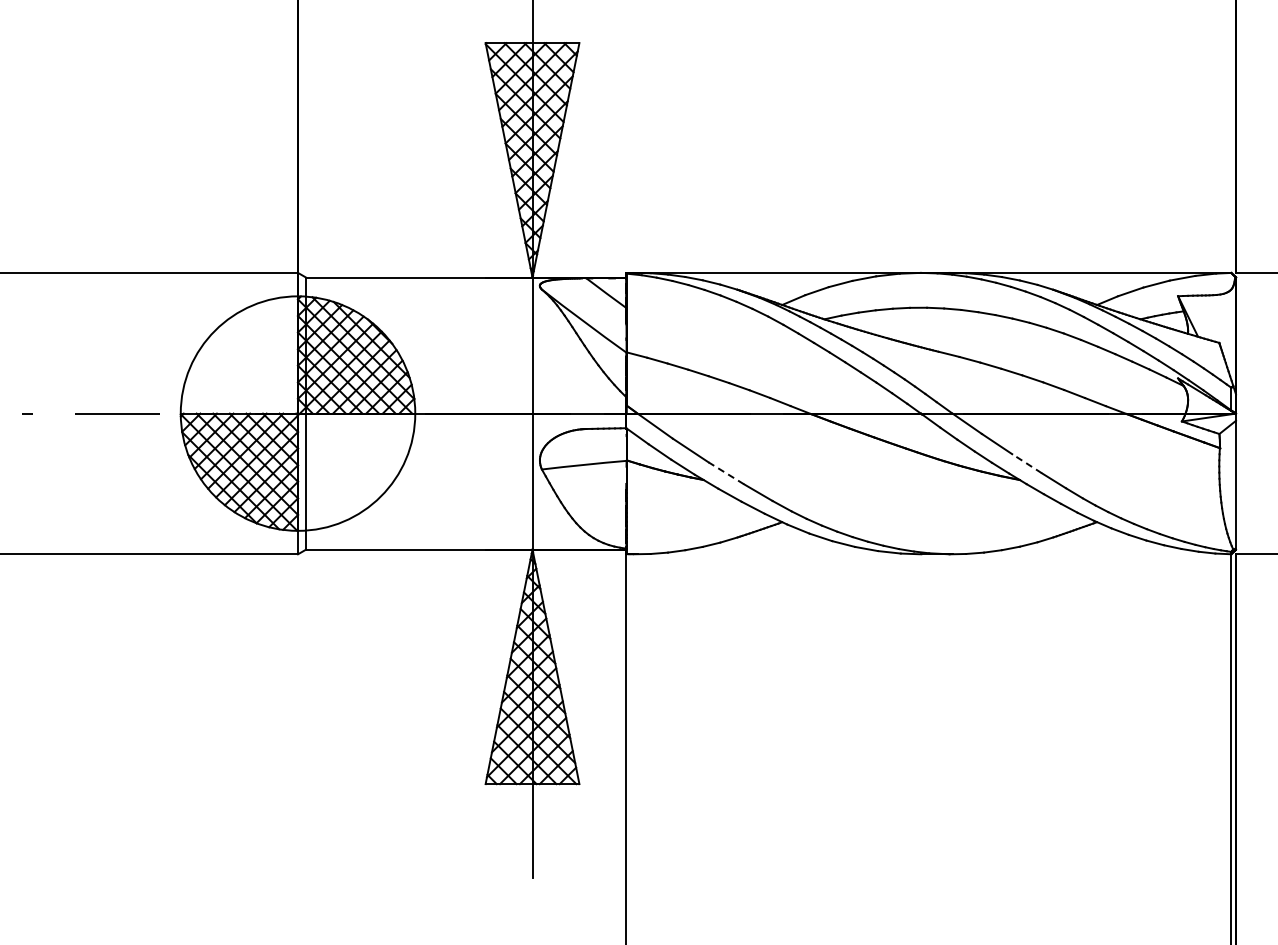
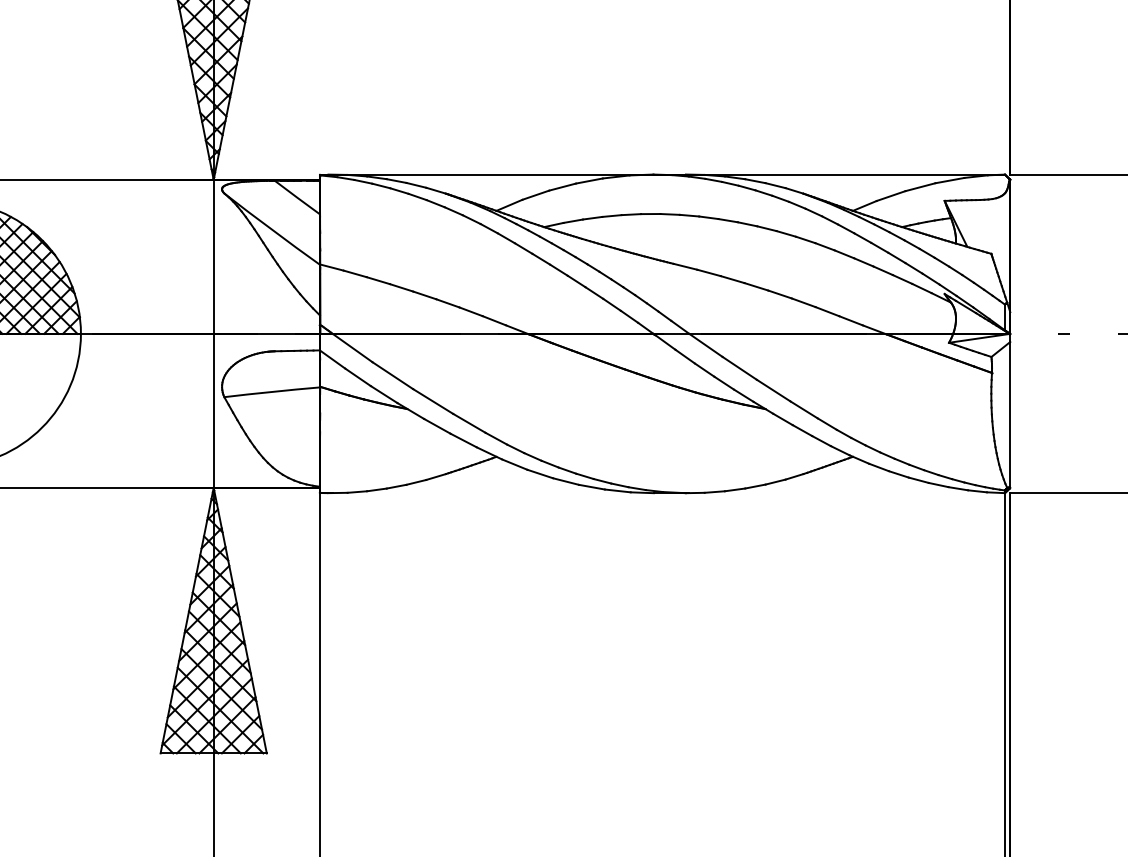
line: (1027, 463) -> (774, 390), dashed -> solid
line: (726, 473) -> (433, 401), dashed -> solid

